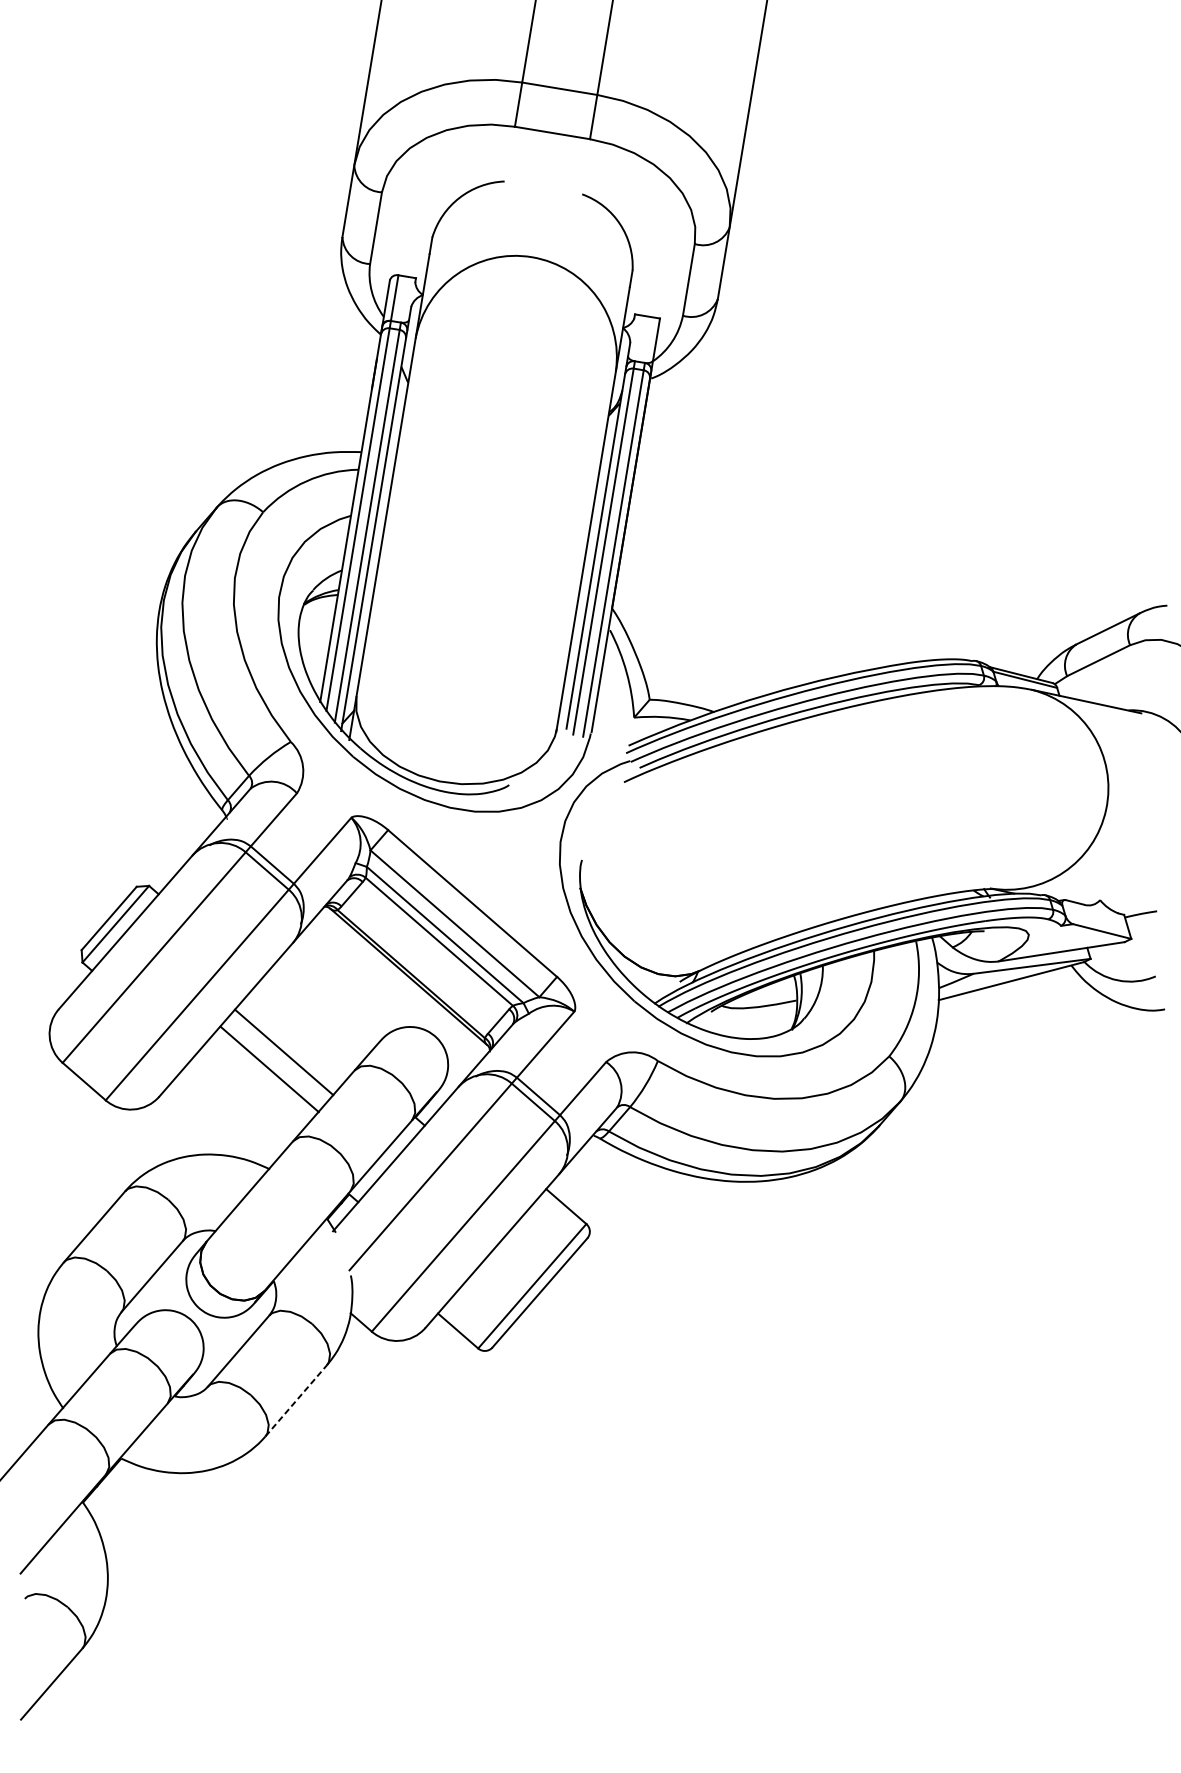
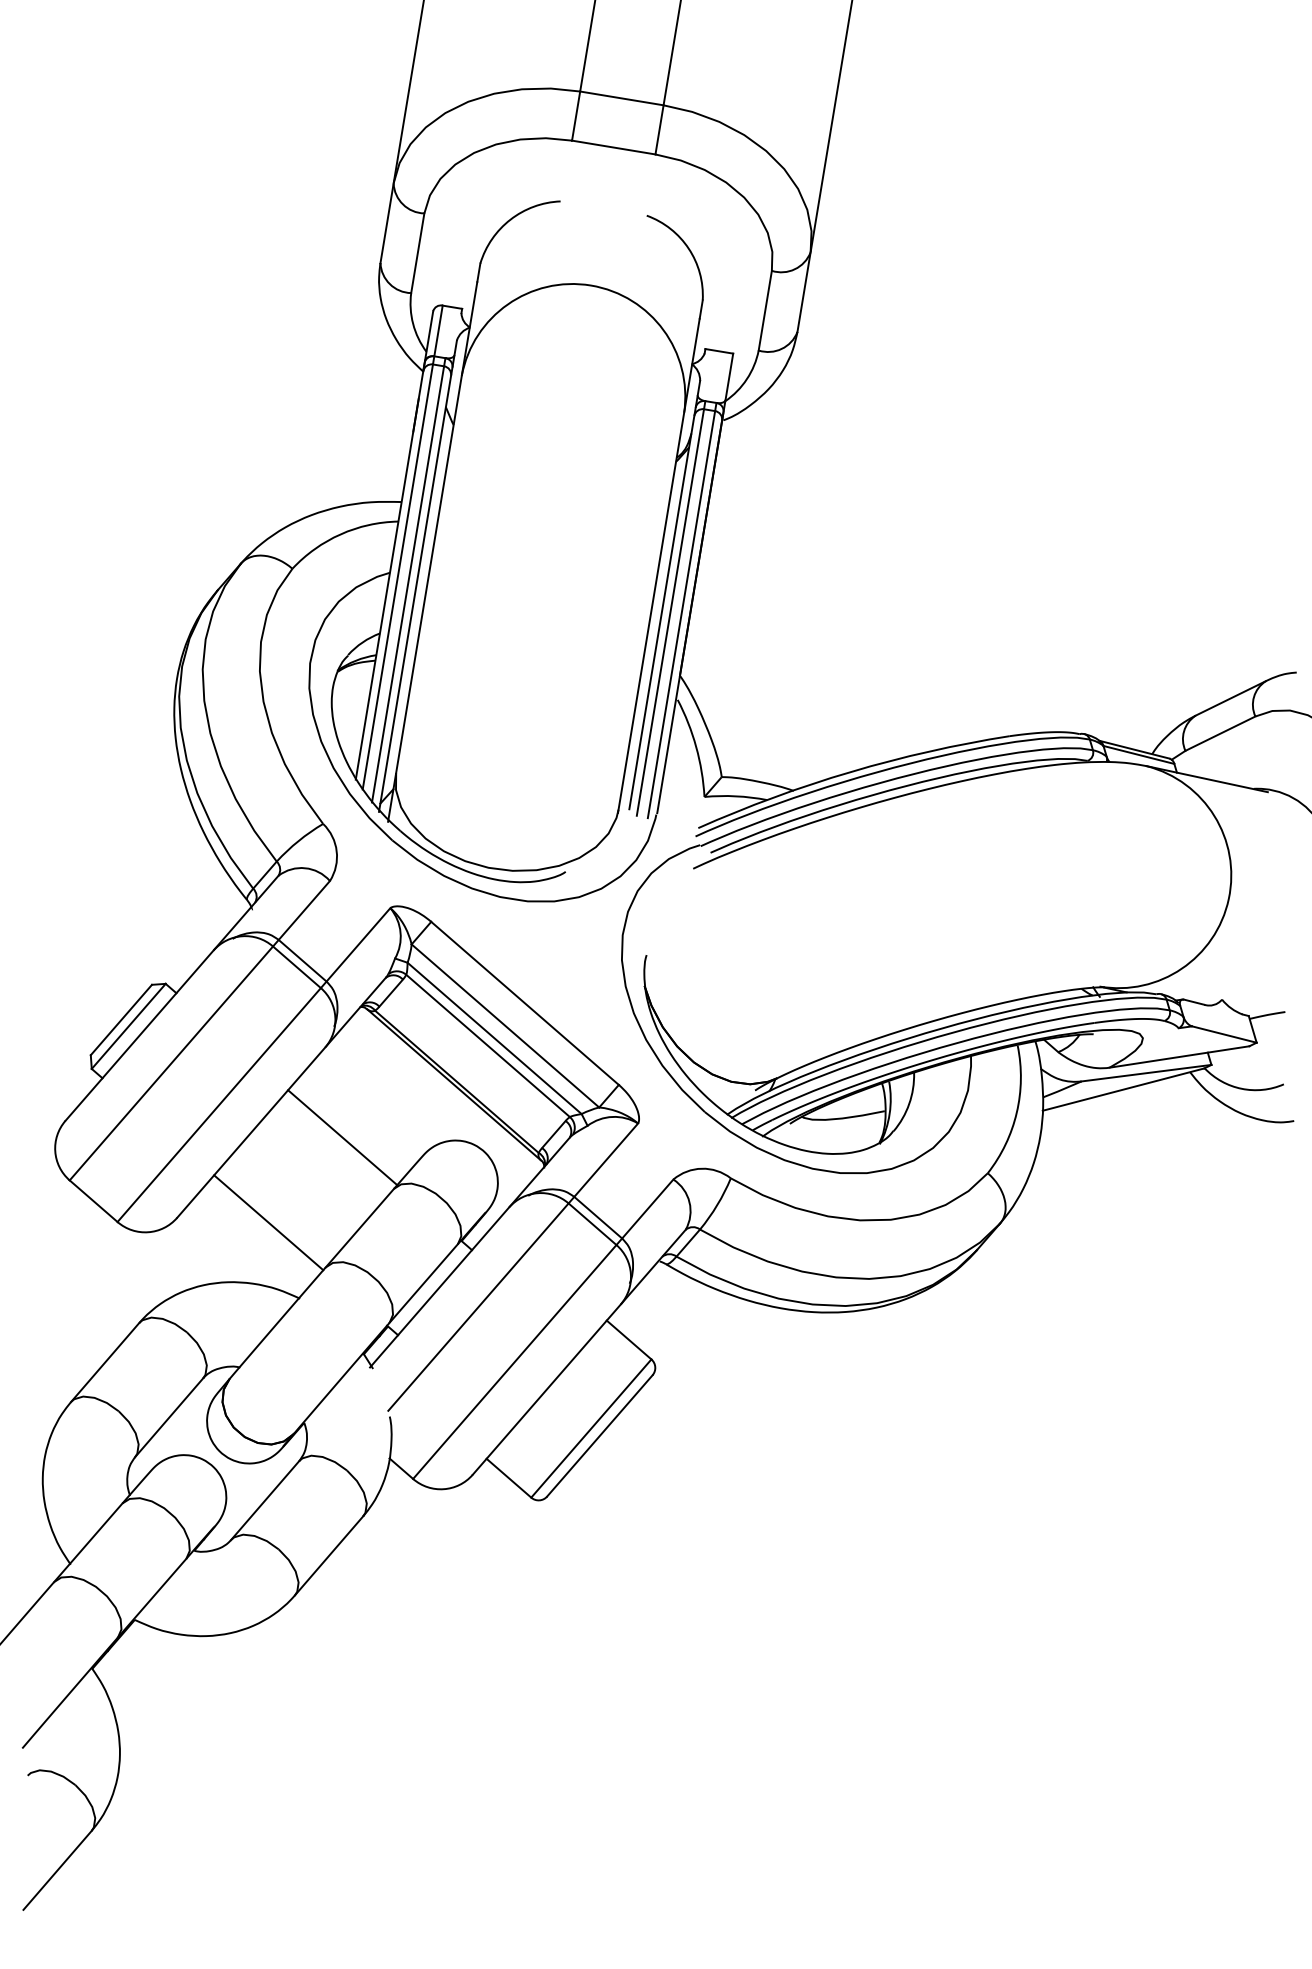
line: (283, 1052) -> (268, 1222), moved
line: (269, 1069) -> (342, 1137), moved
line: (296, 1400) -> (329, 1555), dashed -> solid

